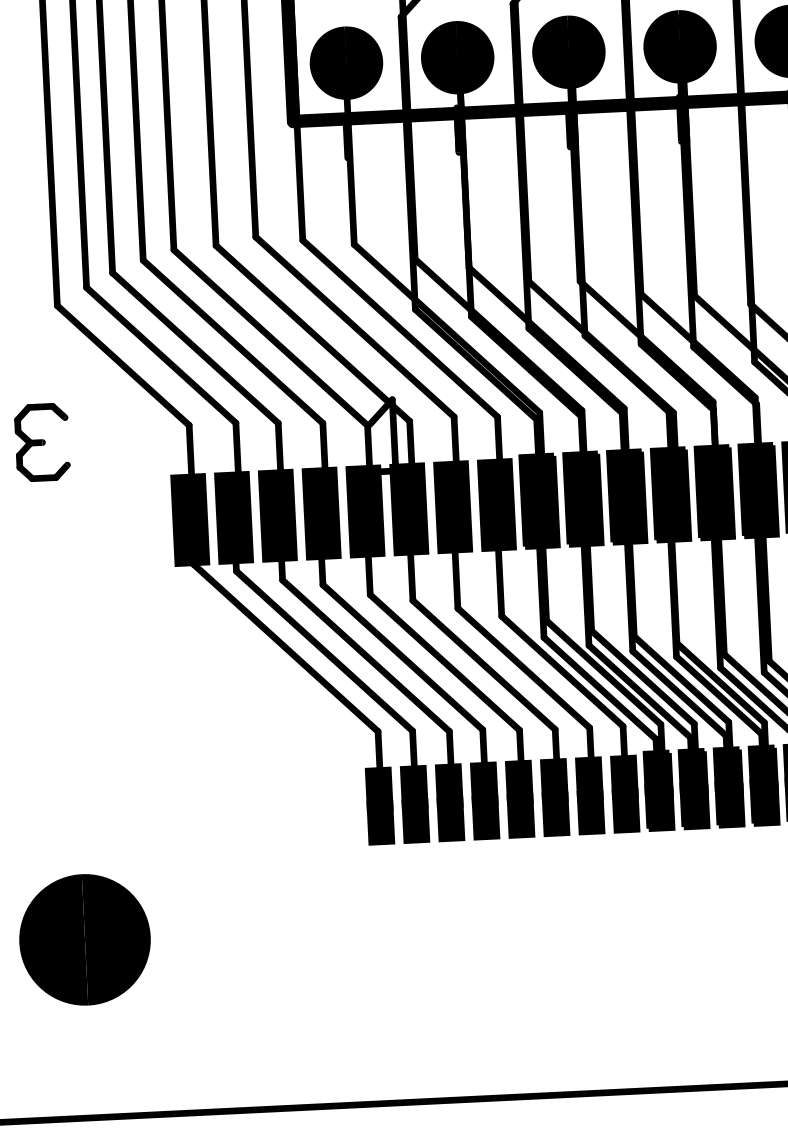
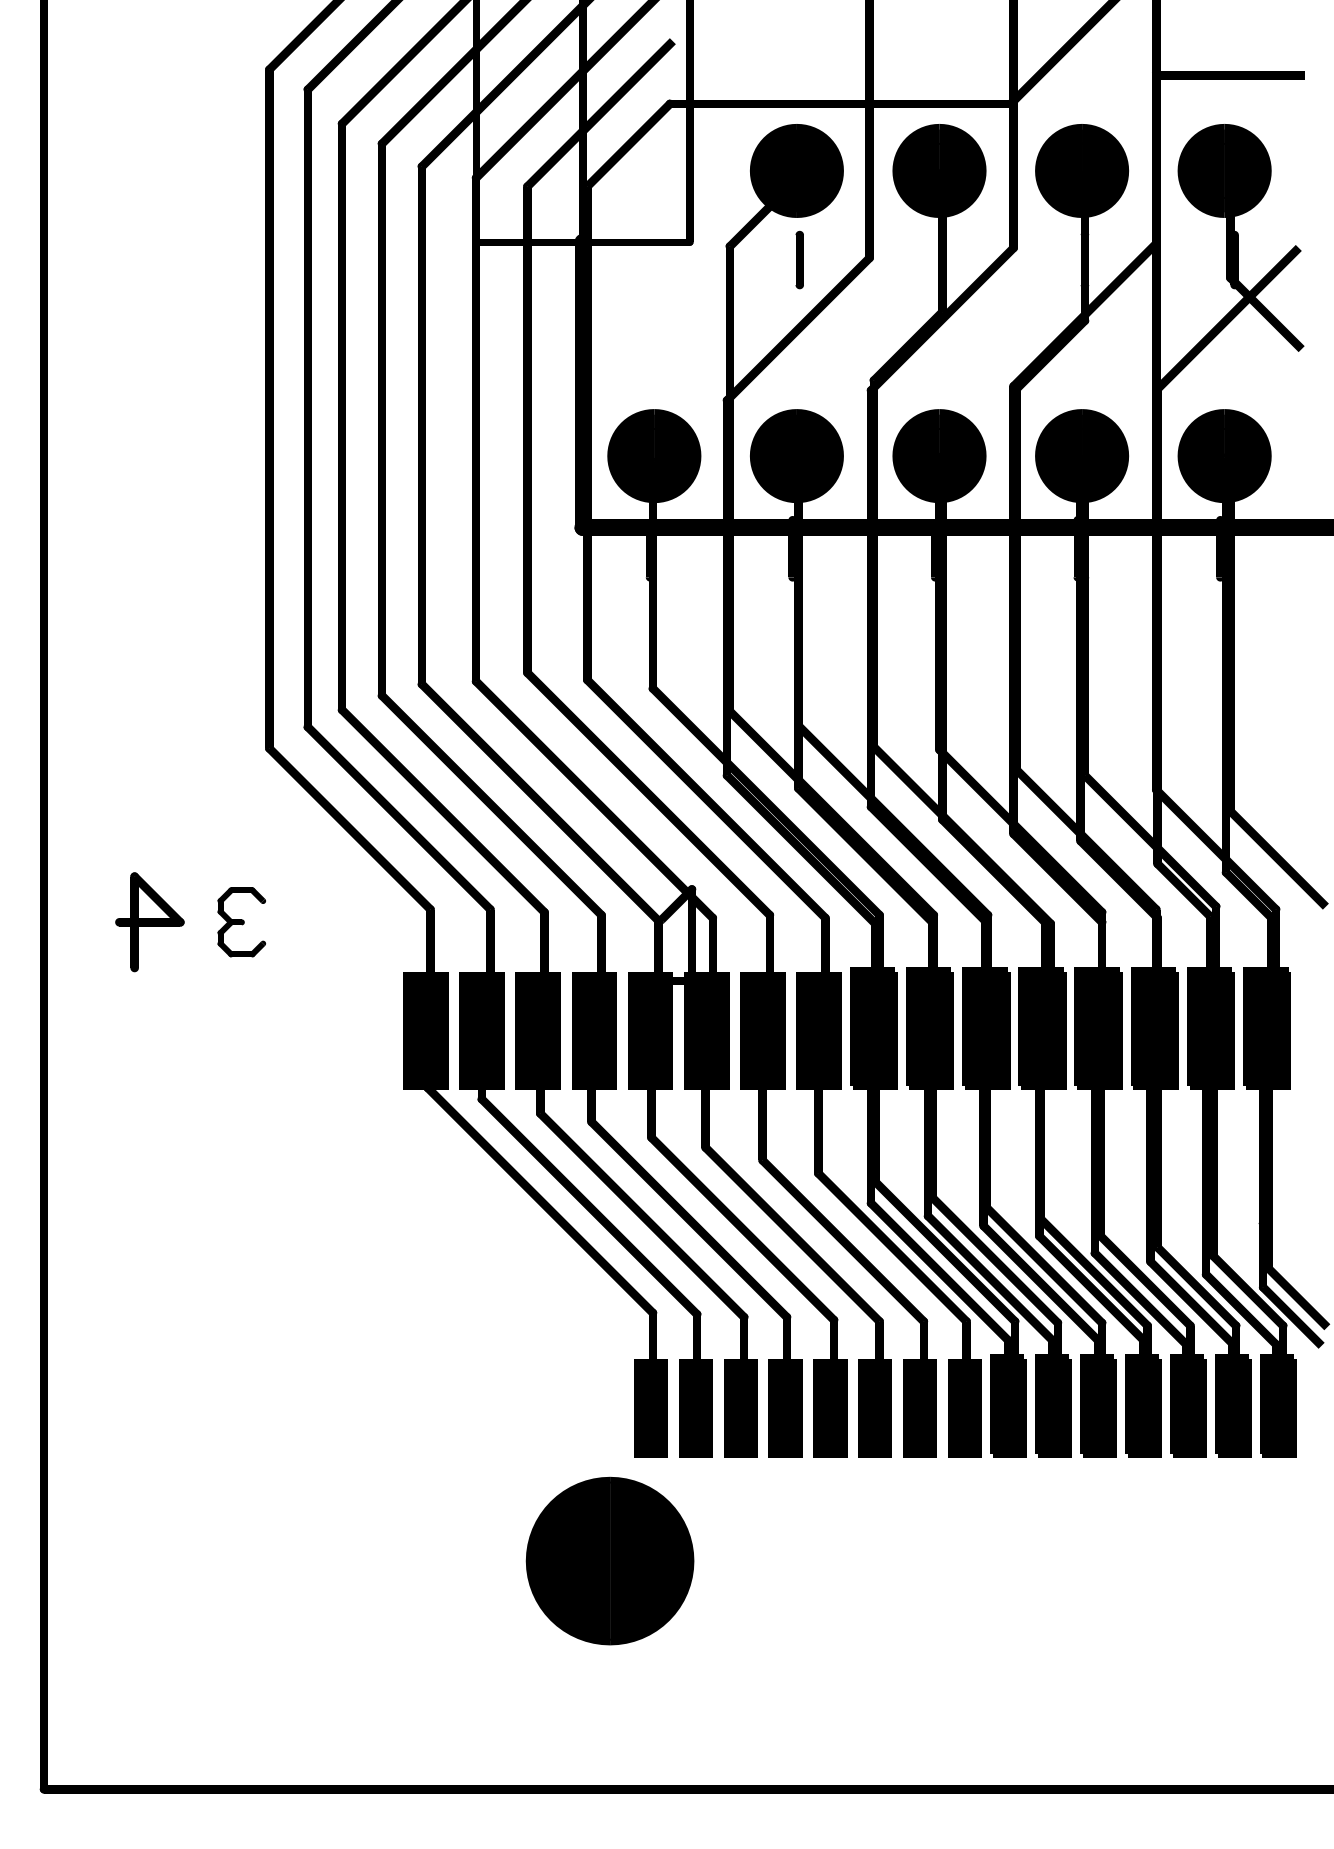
part: (42, 442) -> (241, 922), size x0.7
part: (84, 939) -> (609, 1560), moved

